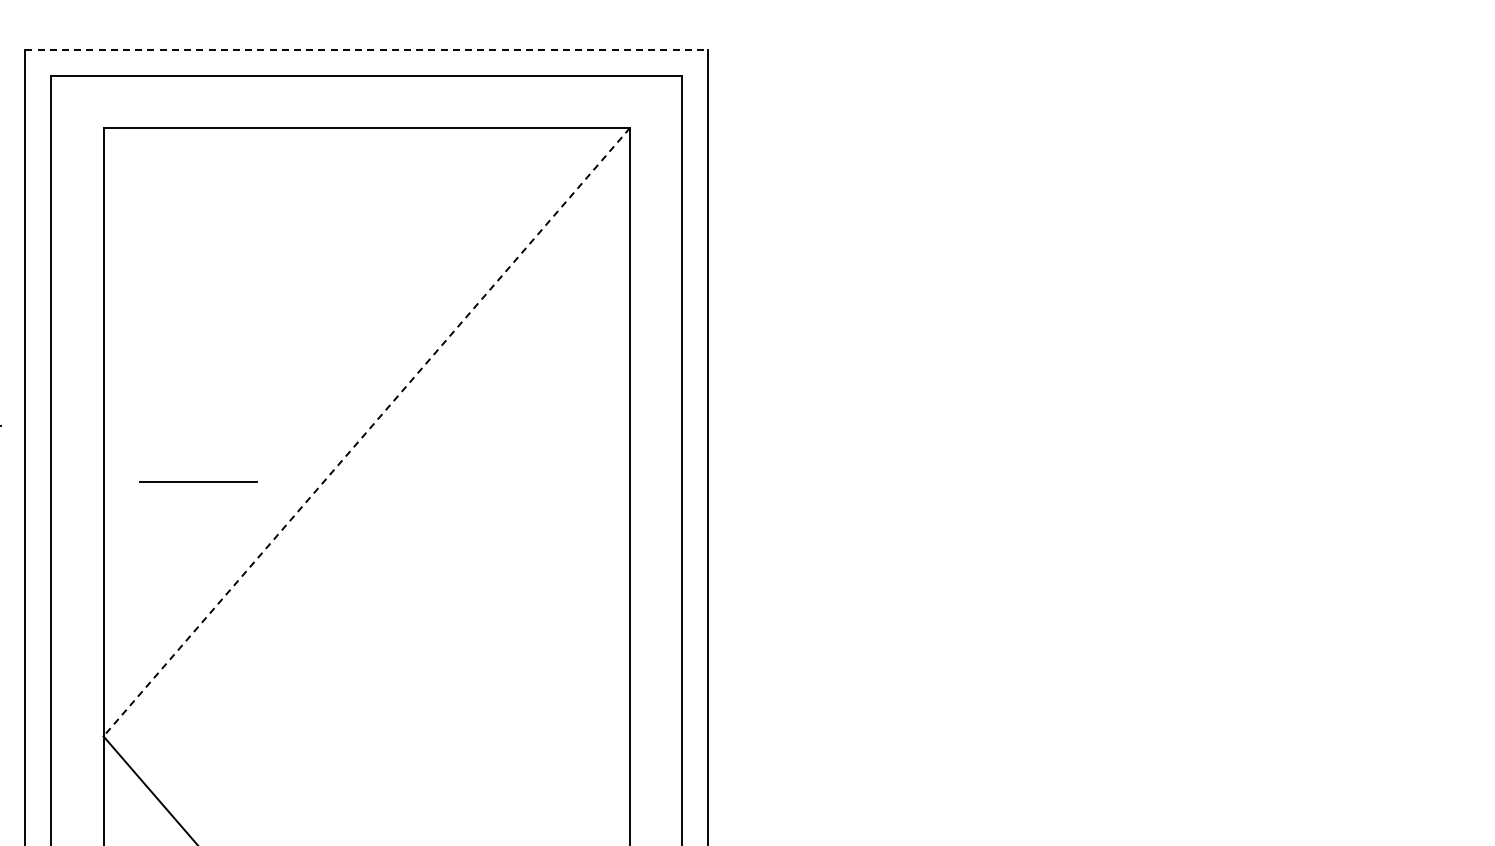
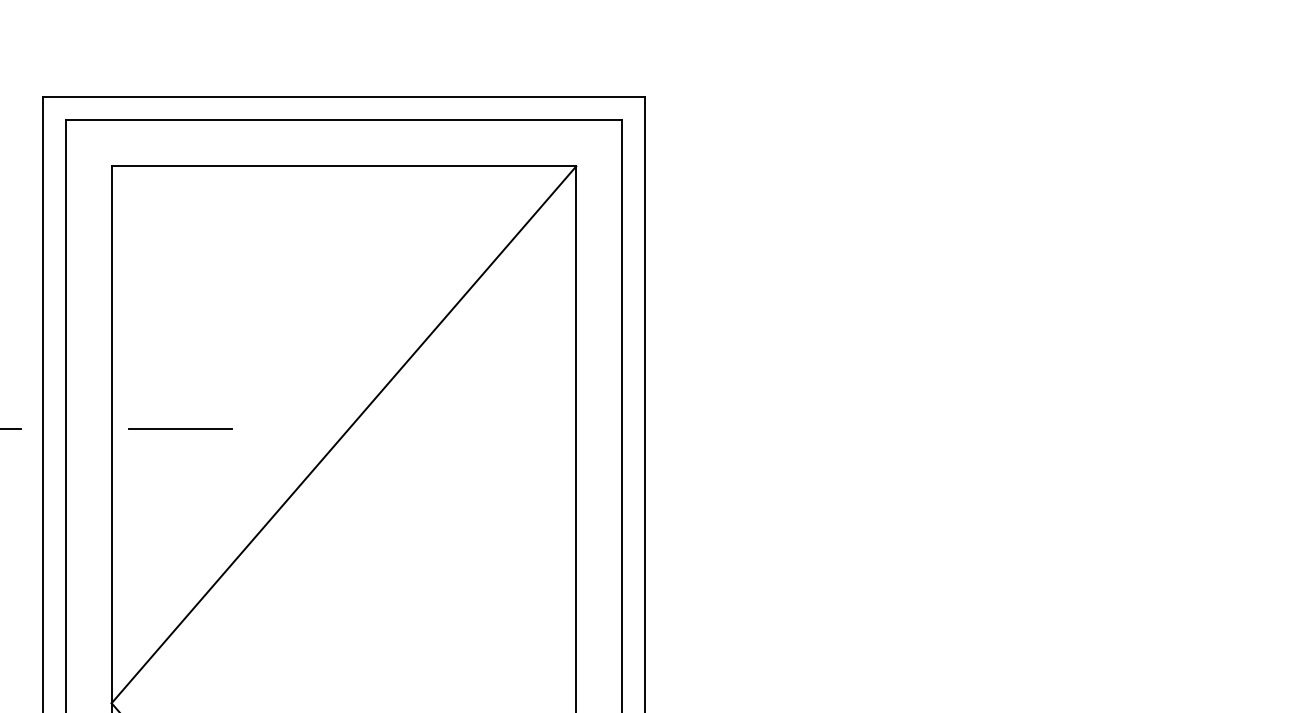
line: (367, 49) -> (344, 97), dashed -> solid
line: (366, 432) -> (343, 435), dashed -> solid
line: (198, 481) -> (180, 428), moved

